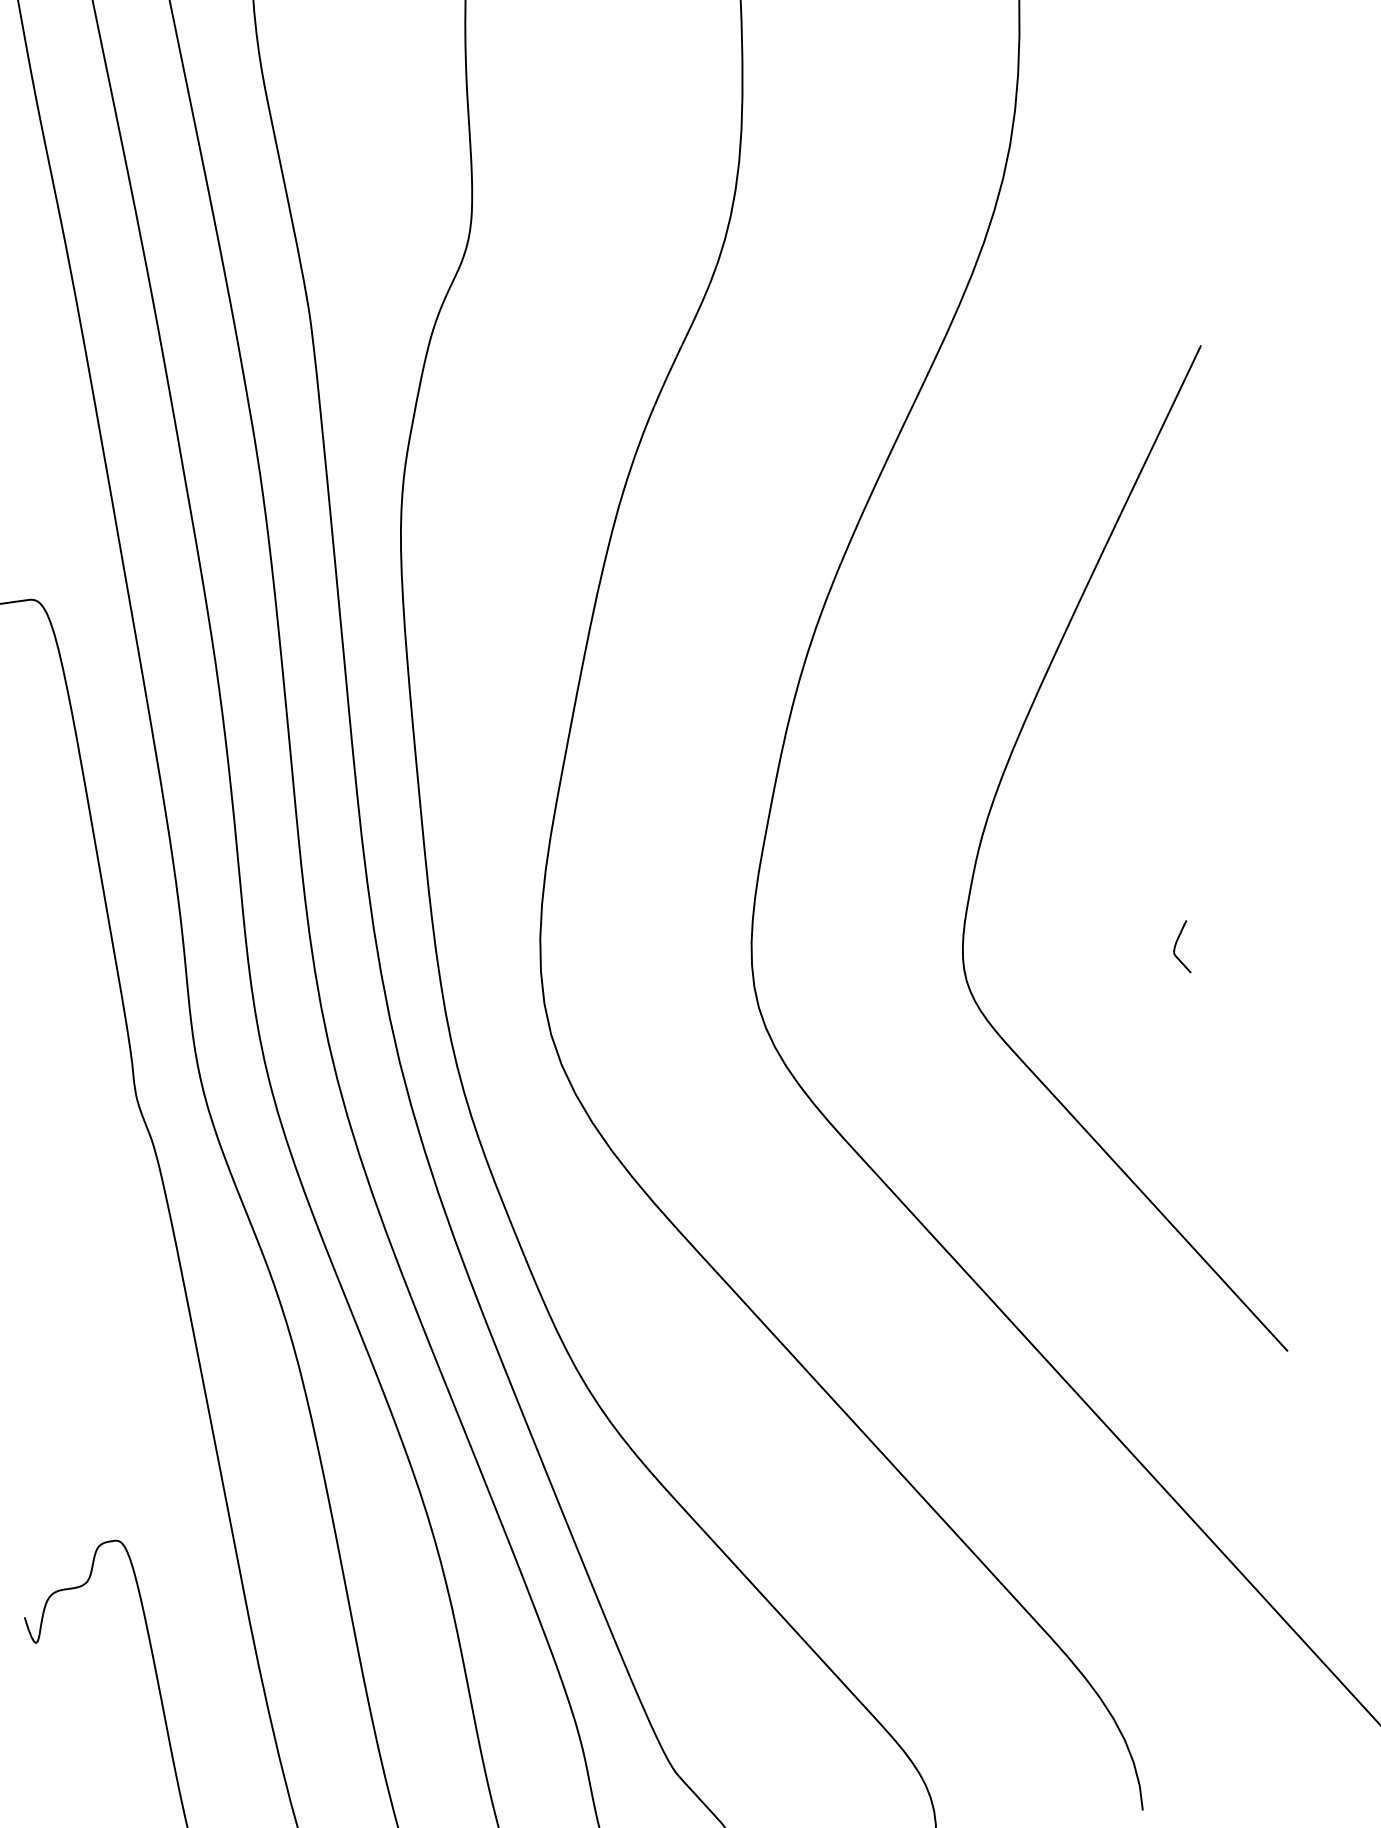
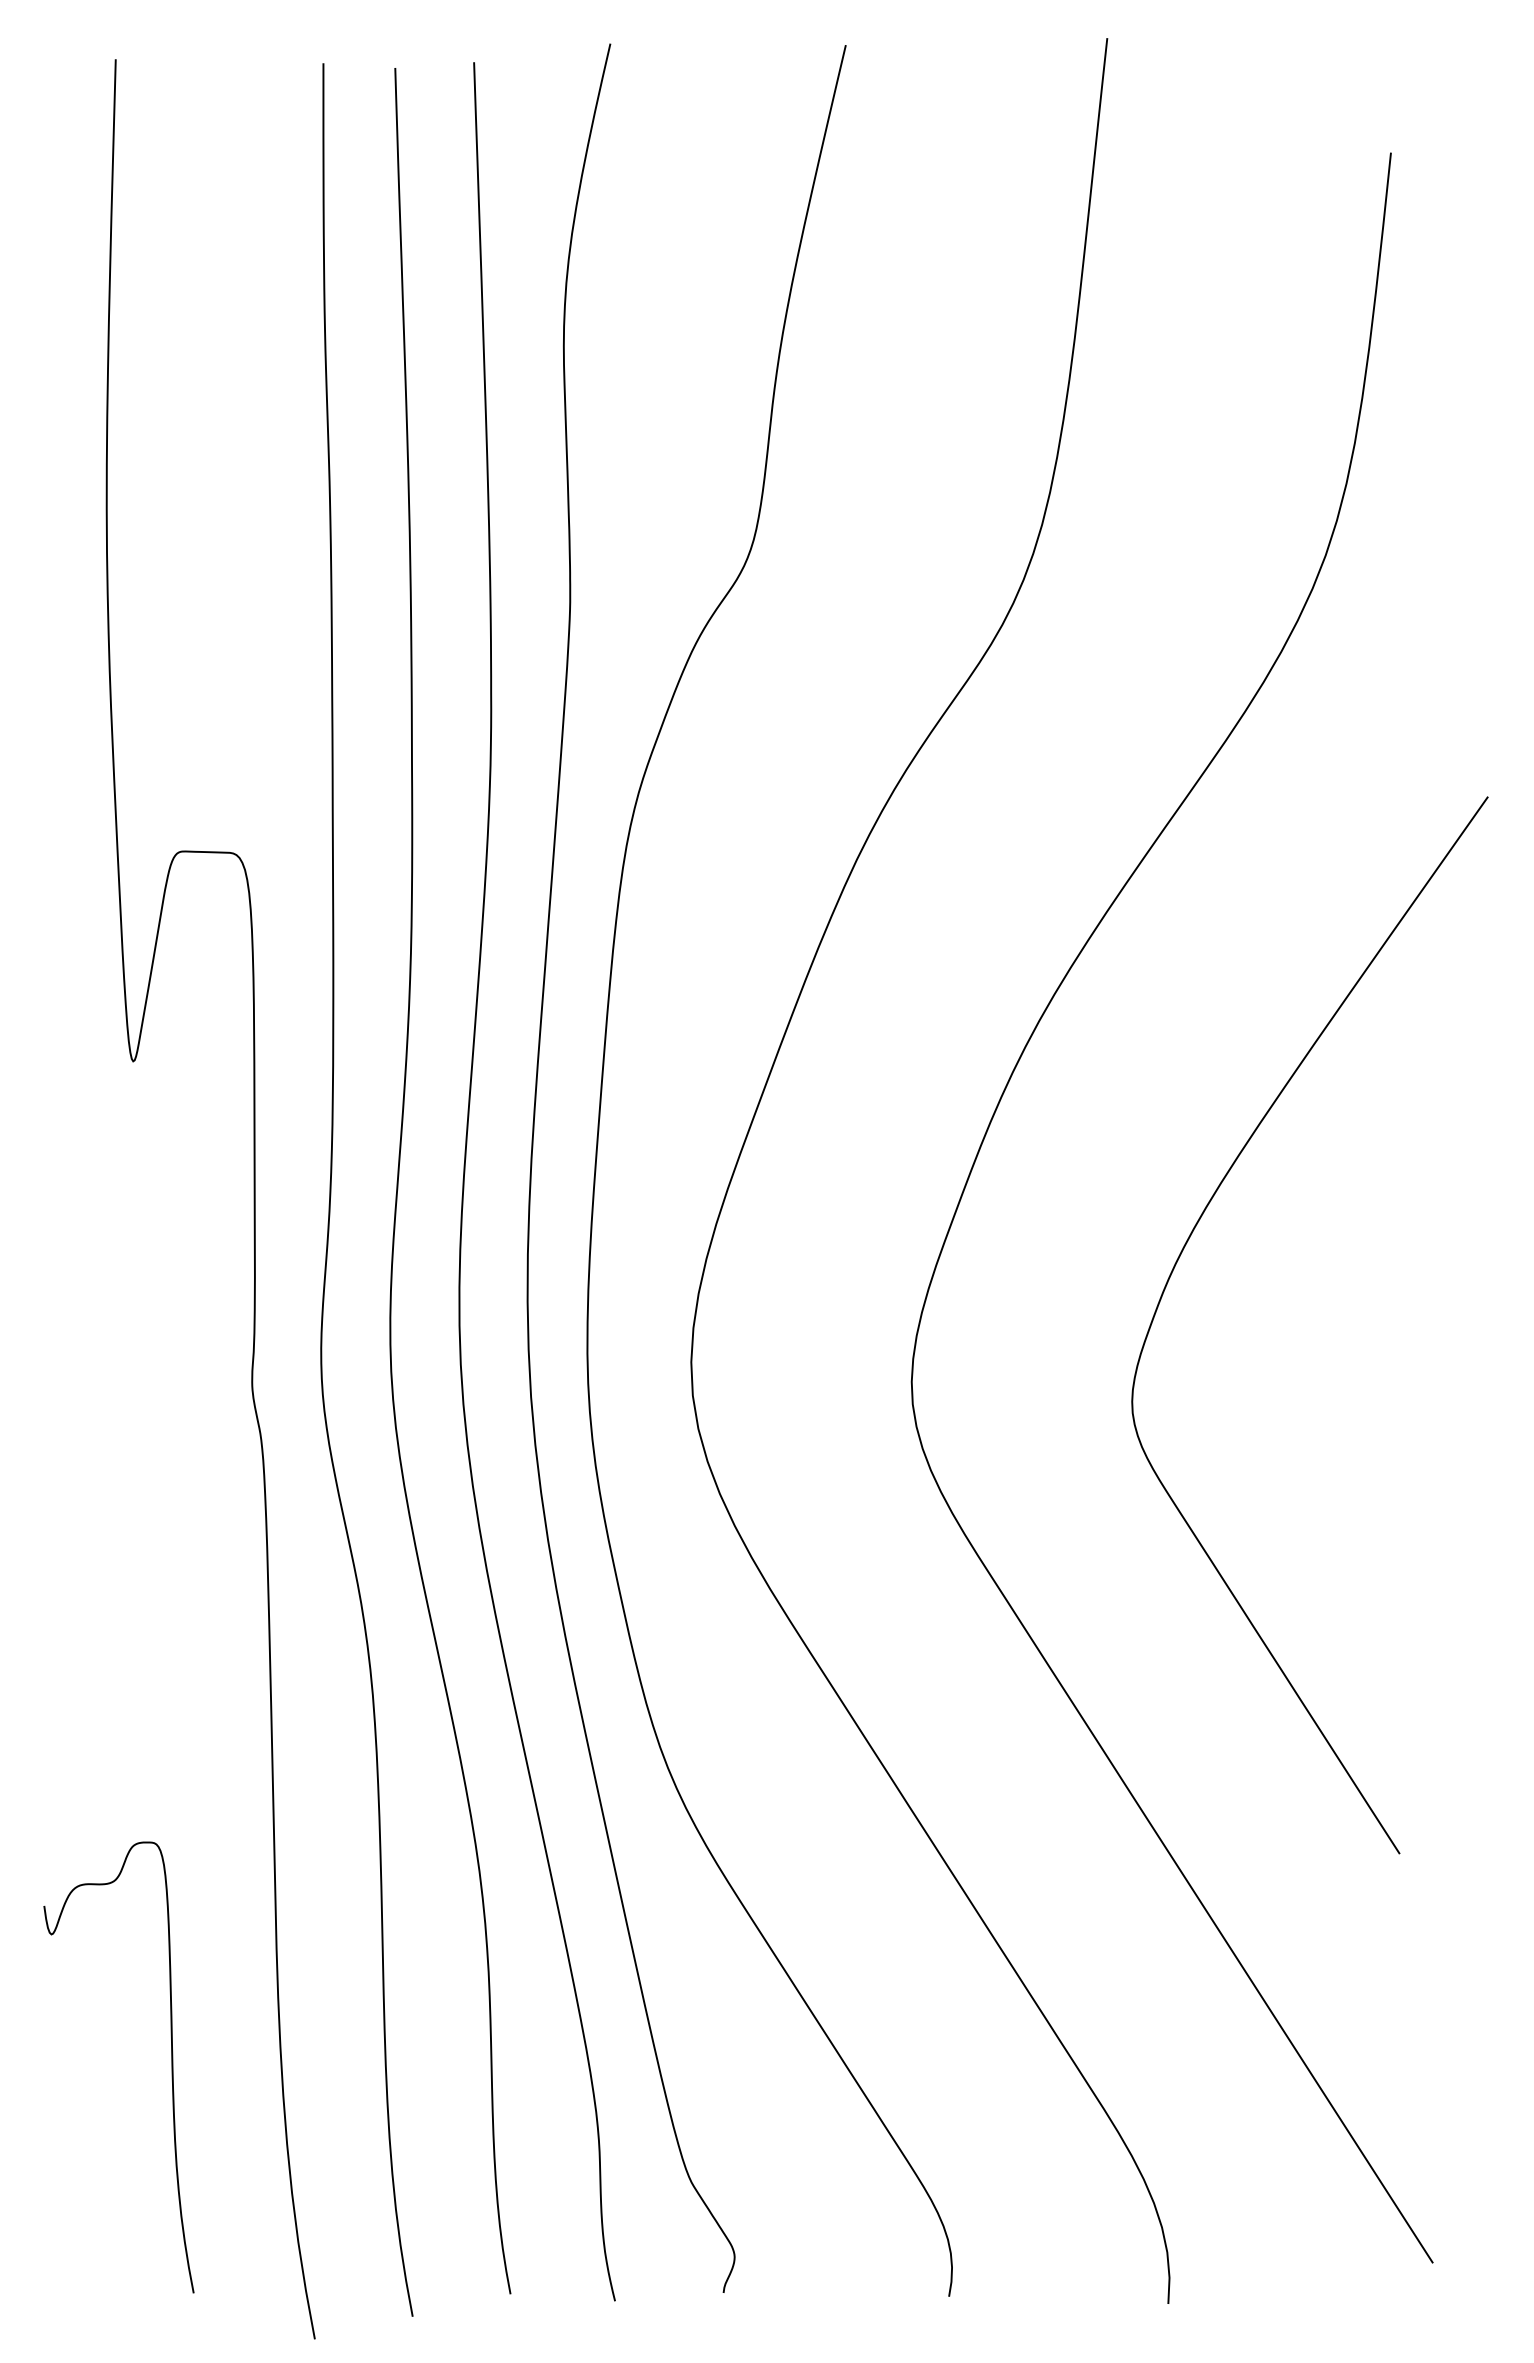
curve: (1175, 947) -> (1355, 1415), removed

